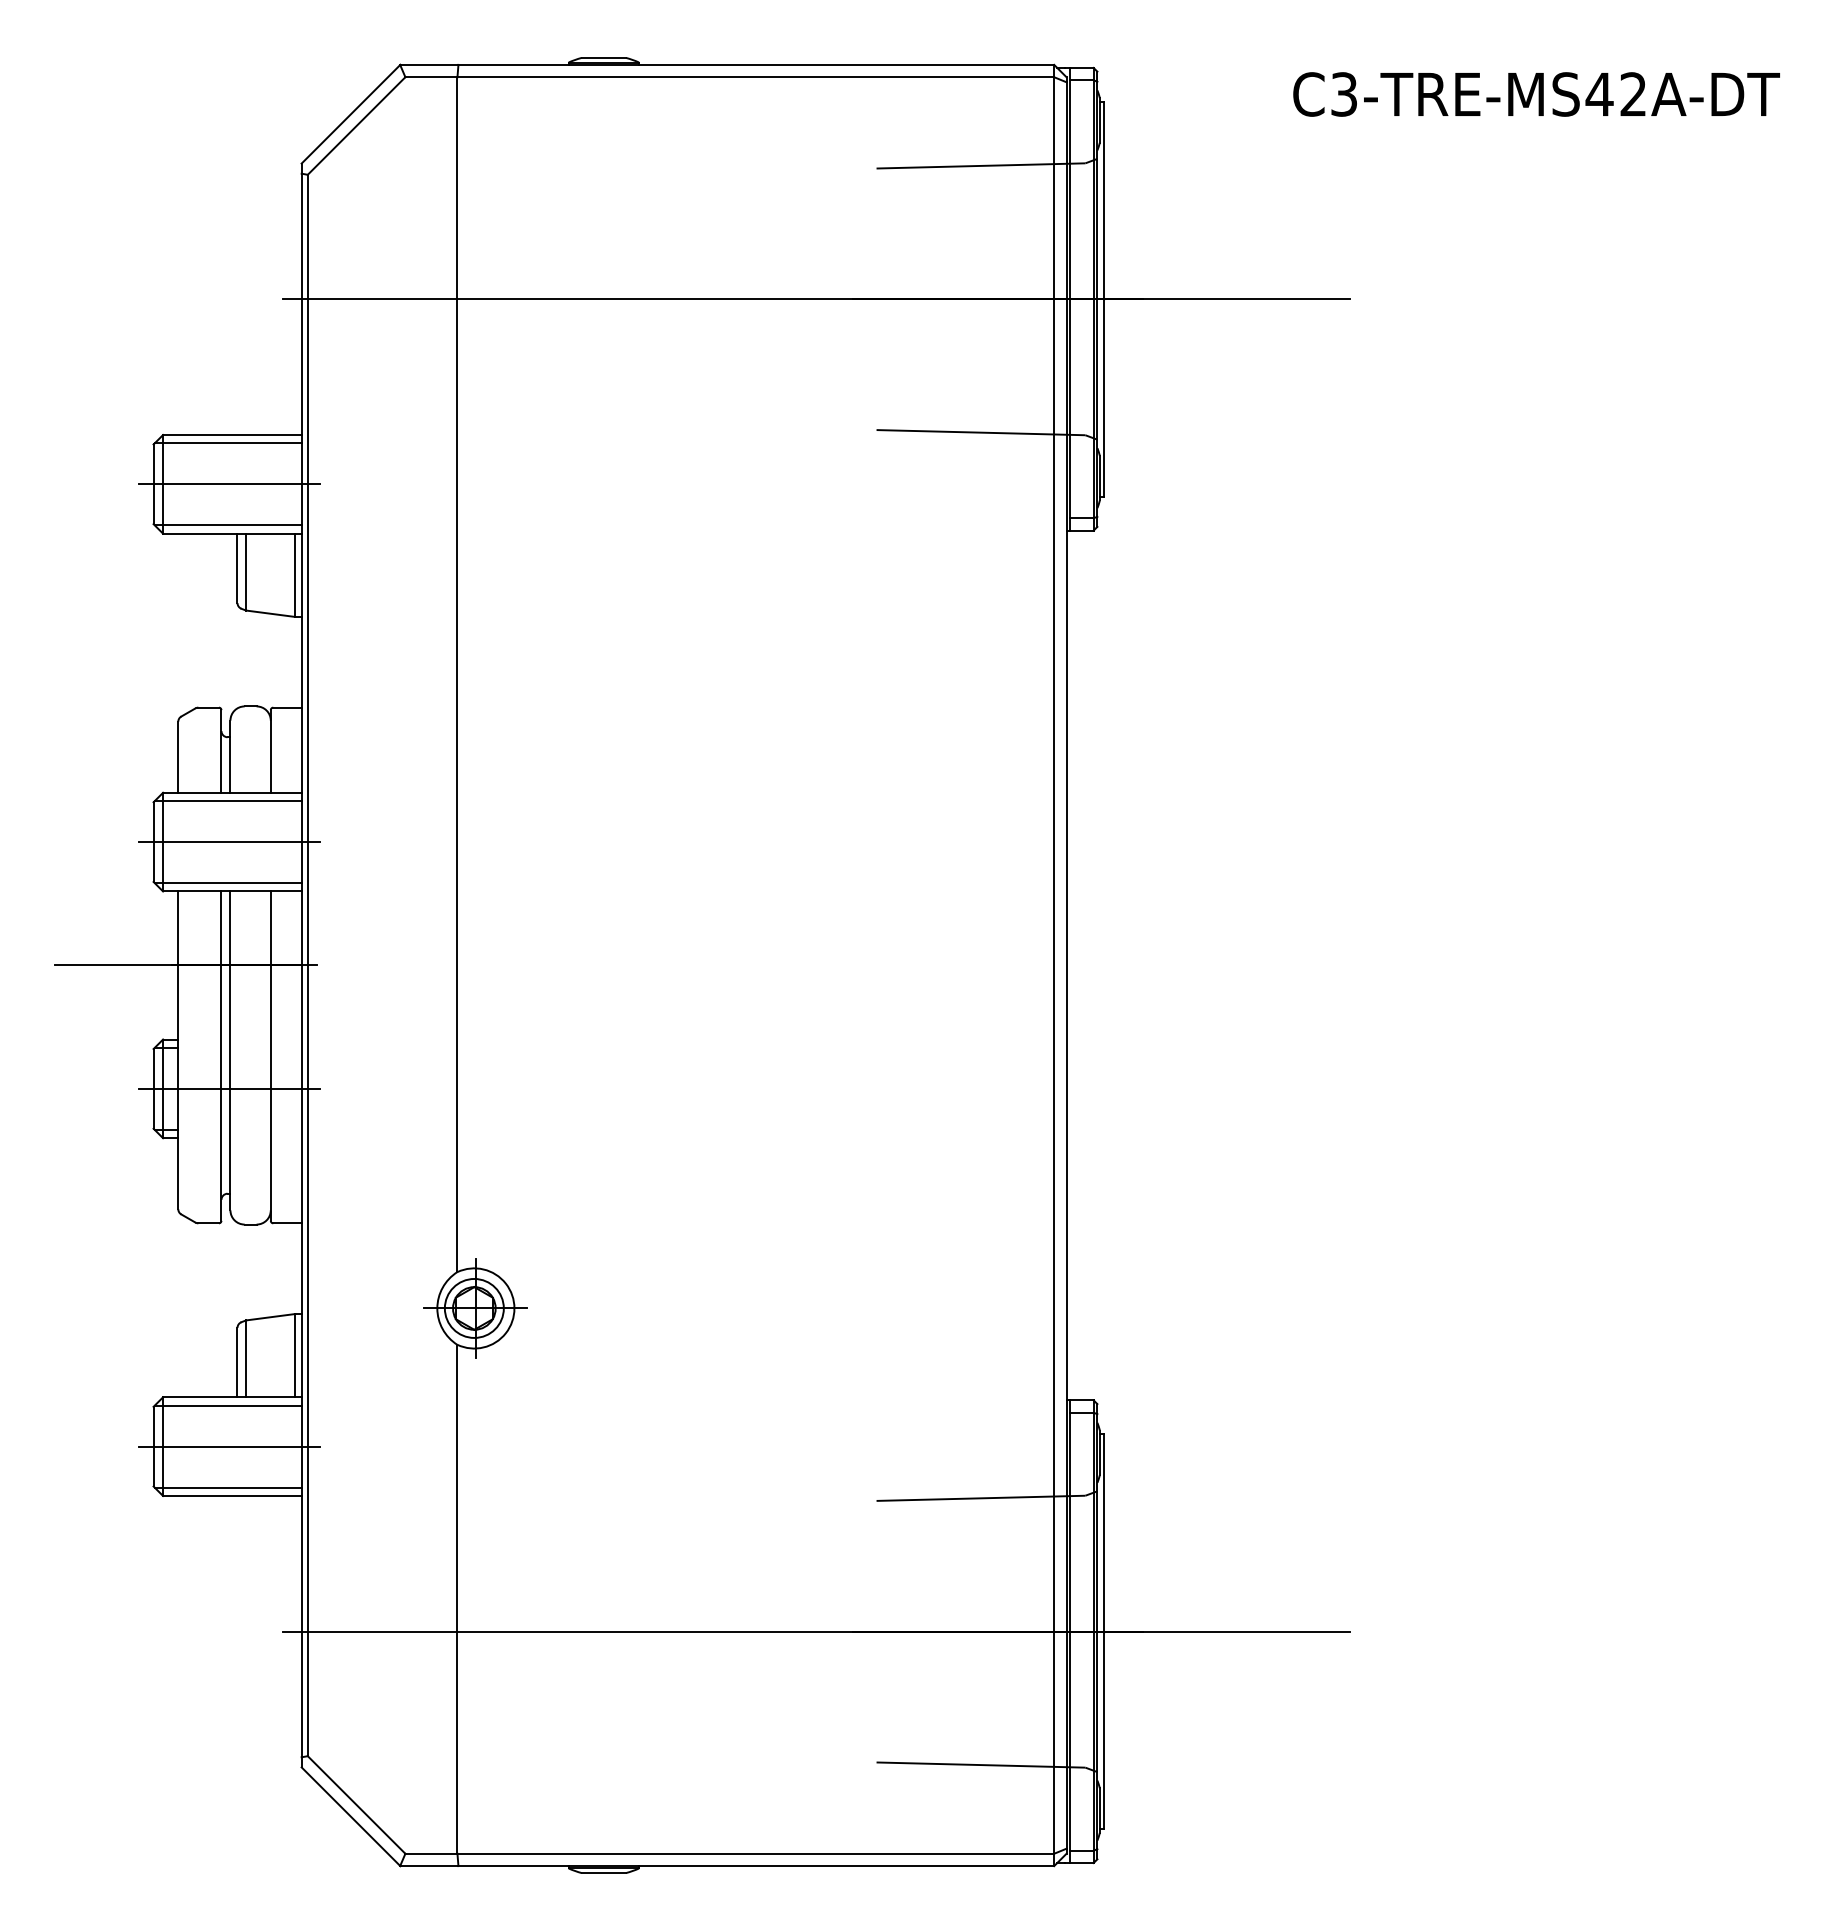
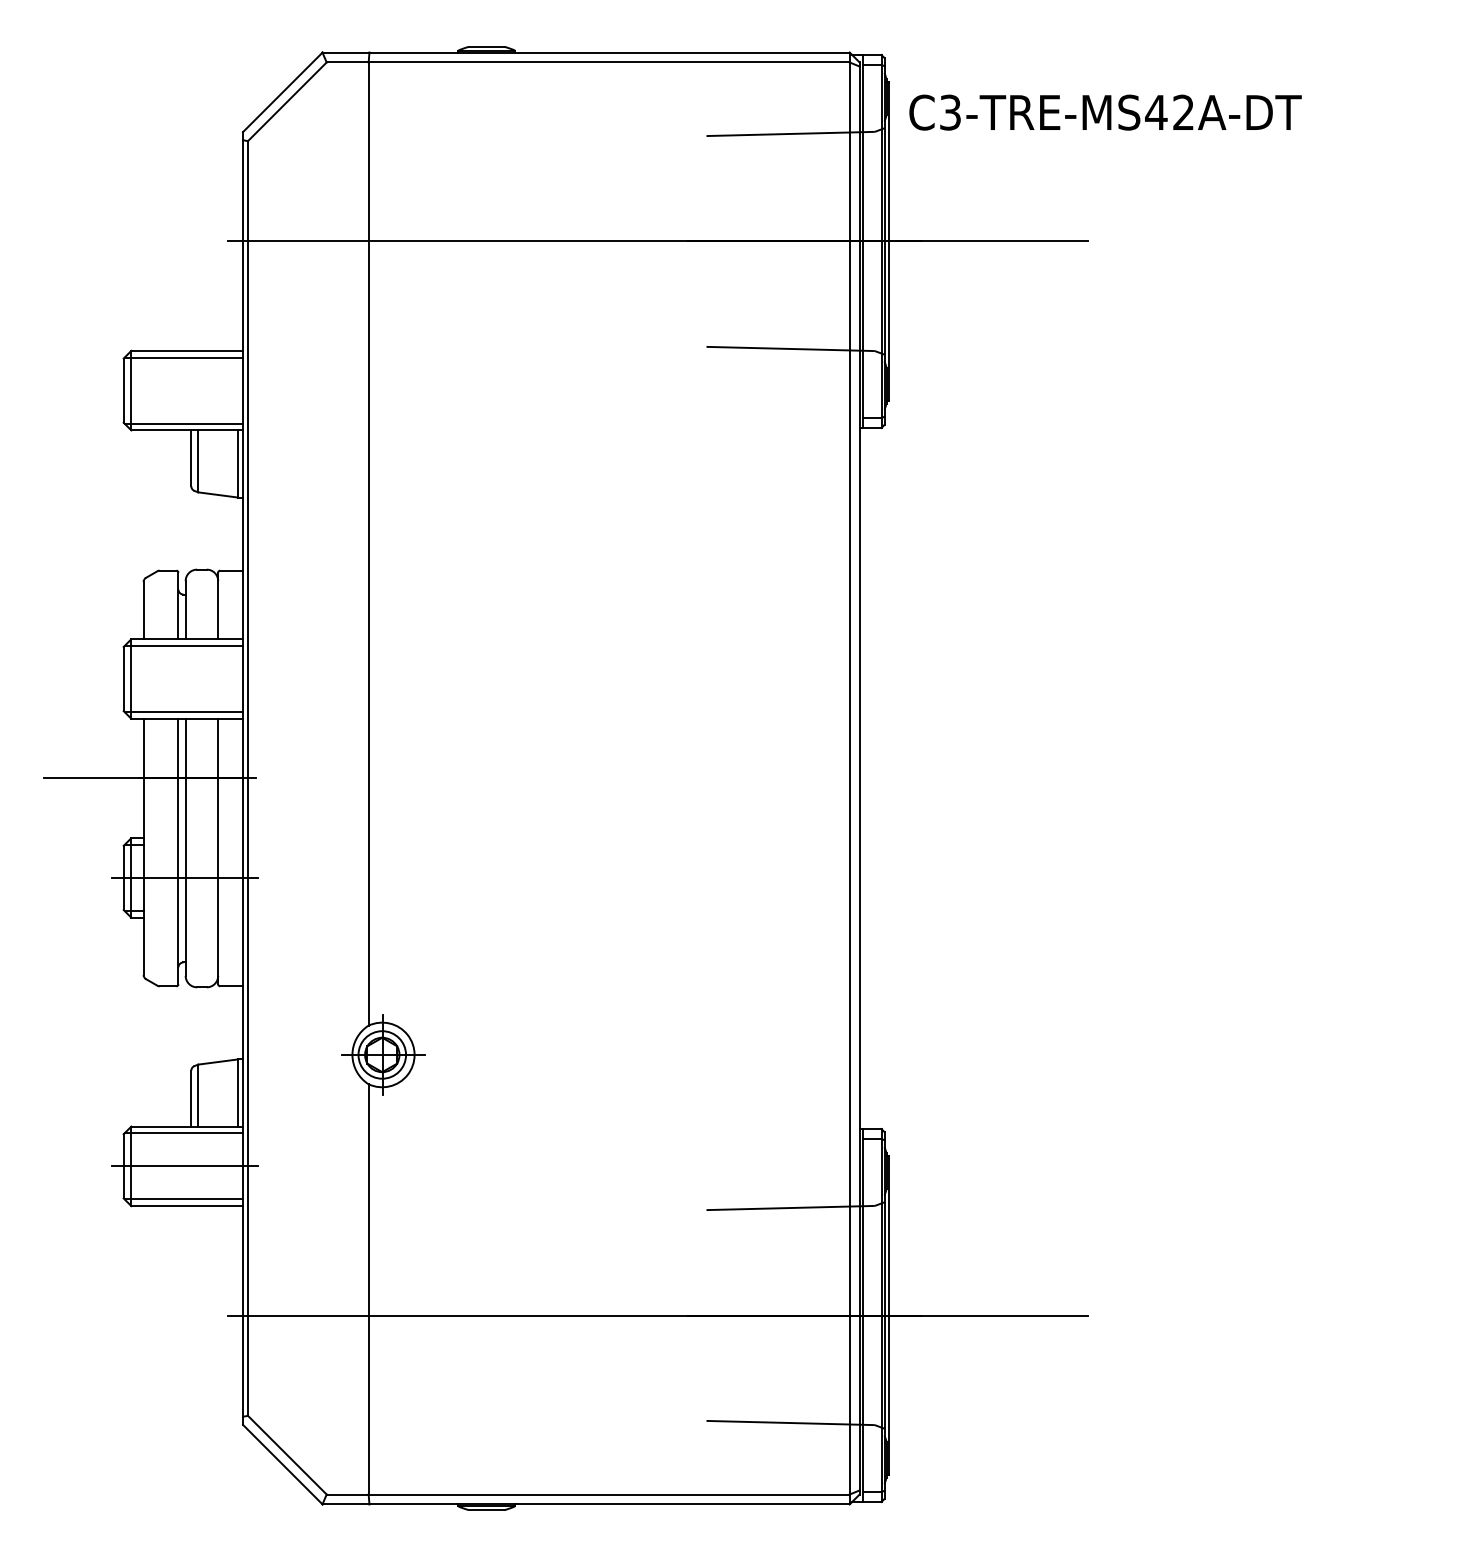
text: (1536, 94) -> (1105, 112), moved
line: (229, 484) -> (184, 390), removed
line: (229, 842) -> (184, 679), removed

